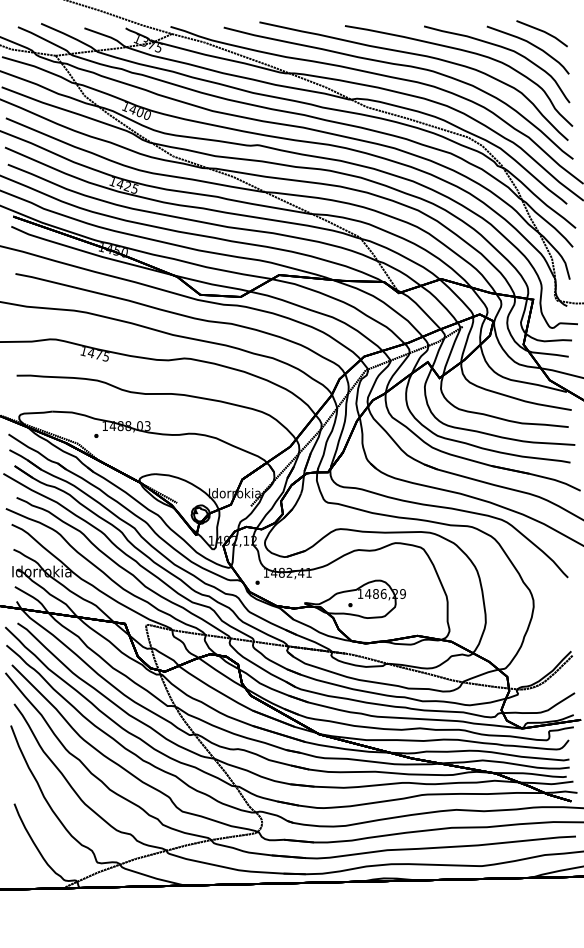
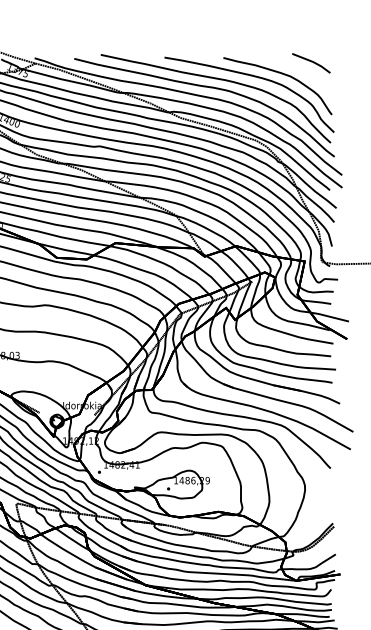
curve: (531, 45) -> (303, 72), removed

